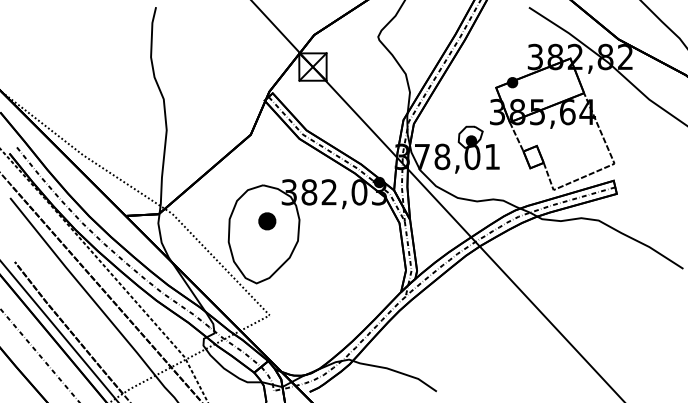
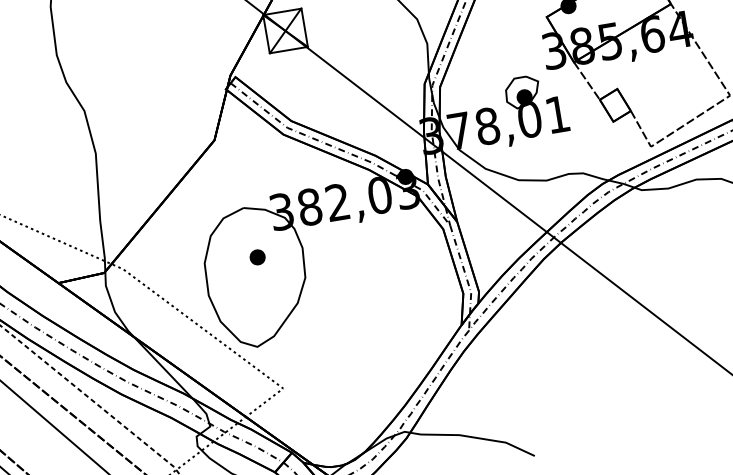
part: (266, 220) -> (256, 256), size x0.62

